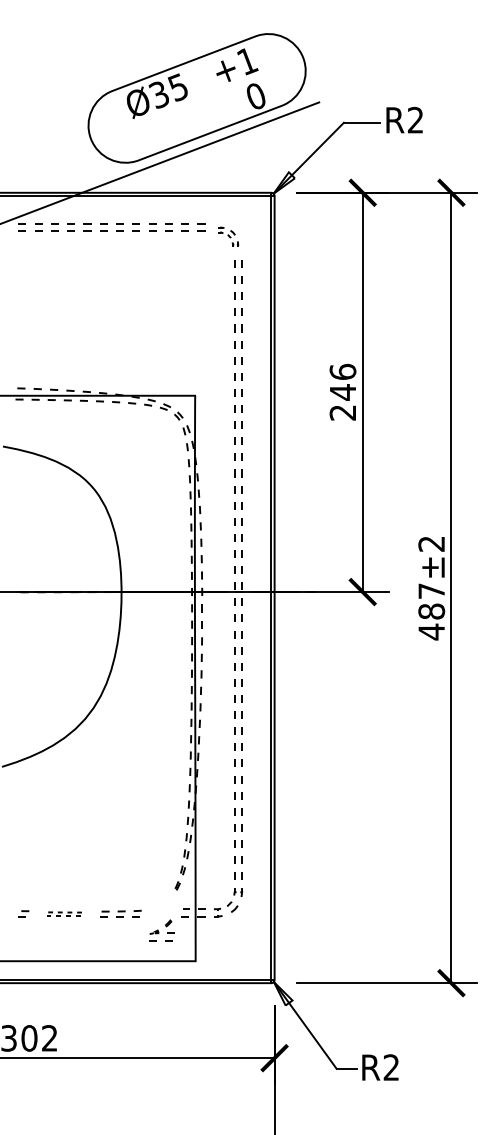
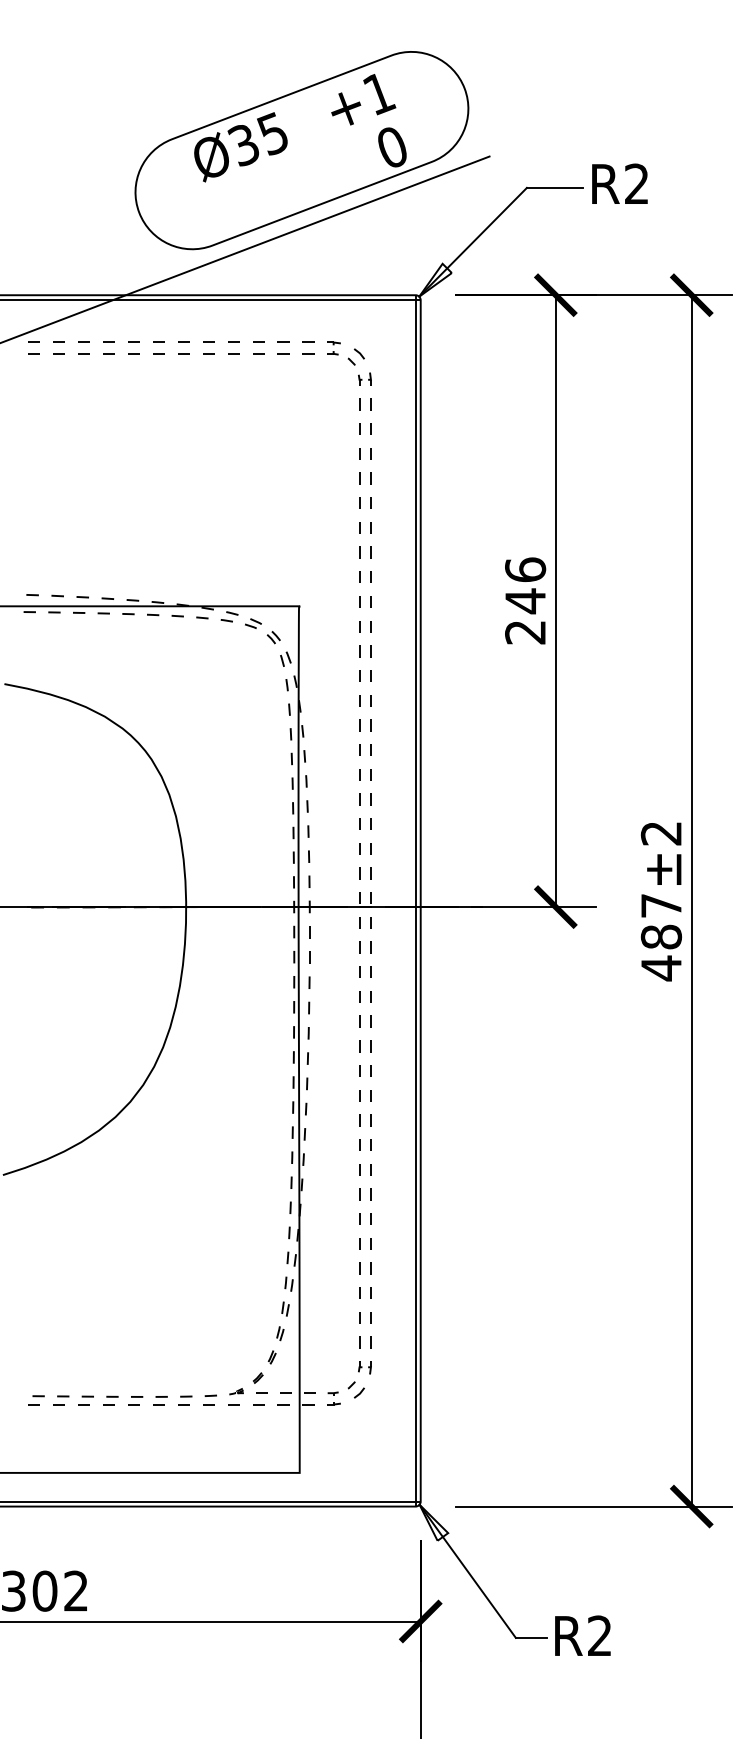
part: (228, 236) -> (350, 362), size x1.43
part: (64, 913) -> (98, 1399), size x1.67
part: (161, 930) -> (247, 1389), moved

